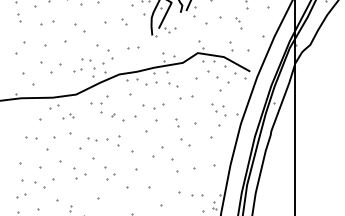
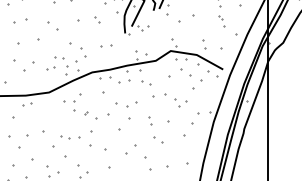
part: (238, 23) -> (221, 21), moved
part: (217, 107) -> (180, 102), moved
part: (68, 116) -> (41, 114), removed
part: (118, 140) -> (91, 138), size x1.6

